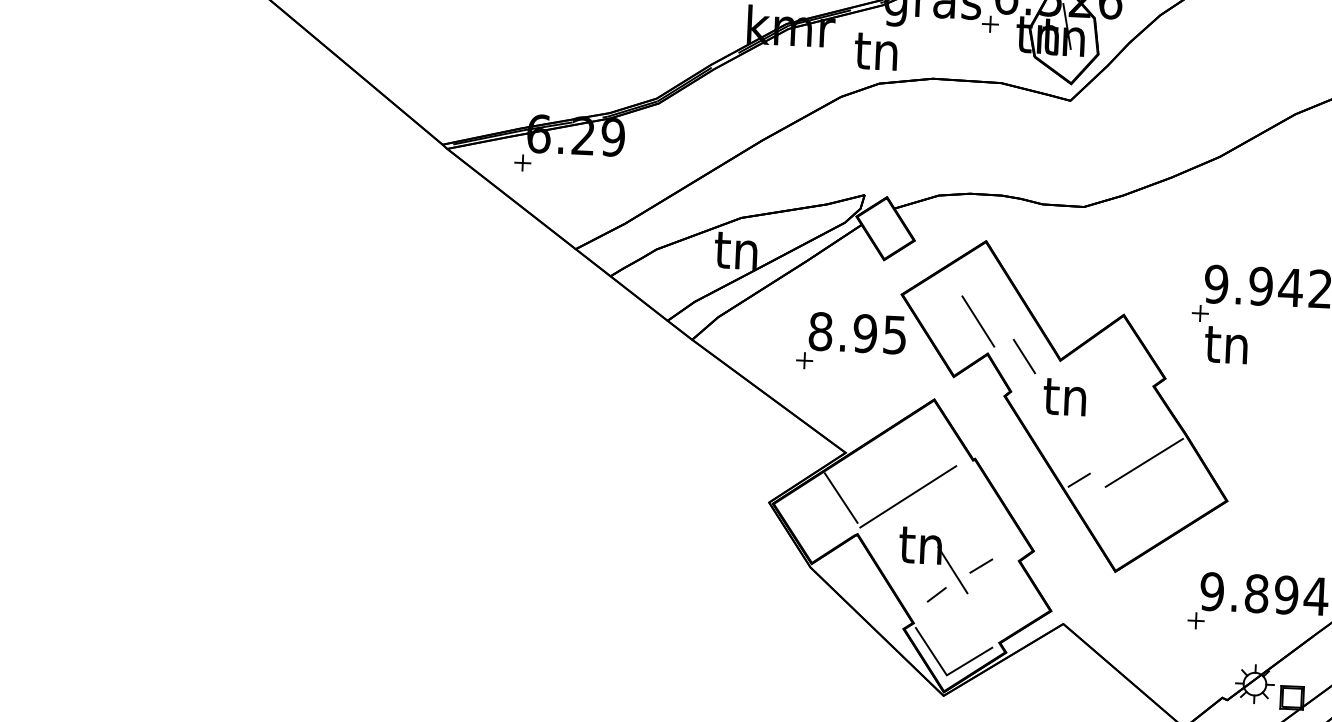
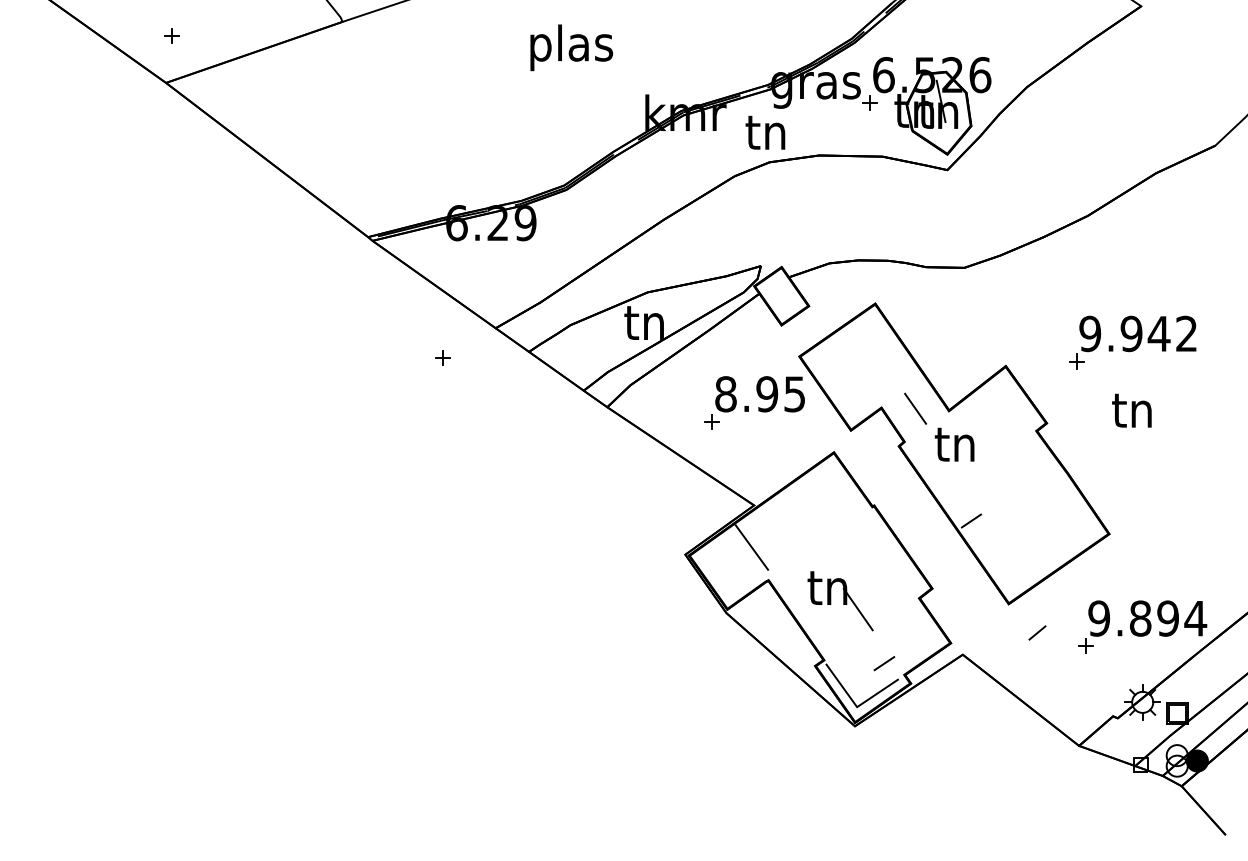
part: (522, 162) -> (442, 357), moved
line: (978, 320) -> (871, 377), removed
text: (1225, 344) -> (1131, 410), moved
line: (1143, 463) -> (1030, 502), removed
line: (907, 496) -> (813, 543), removed
line: (981, 566) -> (884, 663), moved
line: (936, 594) -> (1037, 632), moved

